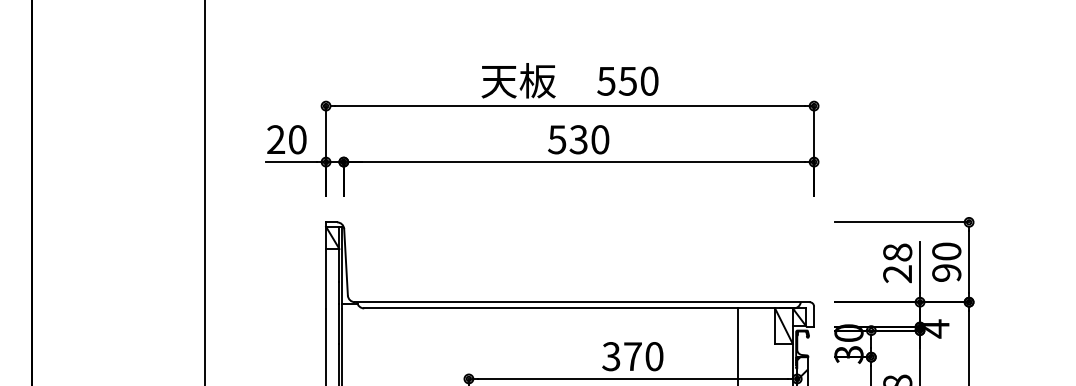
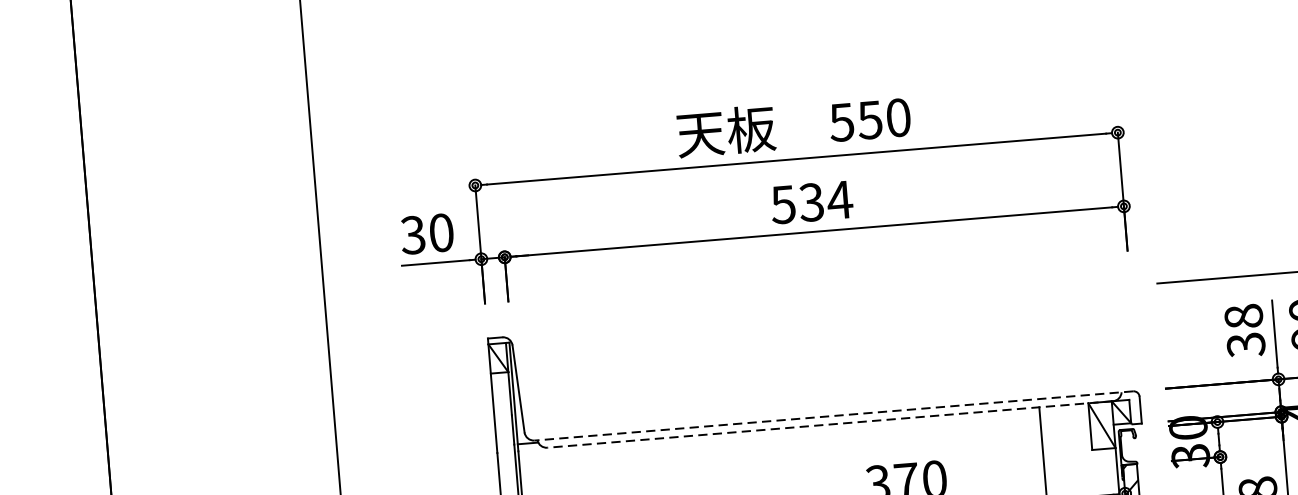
text: (275, 139) -> (412, 234), 20 -> 30
text: (599, 139) -> (838, 199), 530 -> 534
text: (897, 274) -> (1245, 345), 28 -> 38
line: (581, 302) -> (832, 416), solid -> dashed
line: (578, 308) -> (829, 424), solid -> dashed

